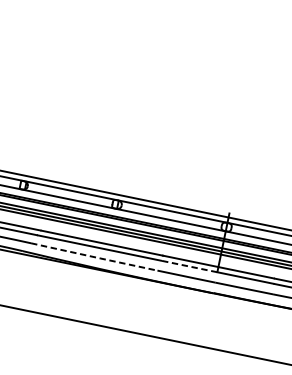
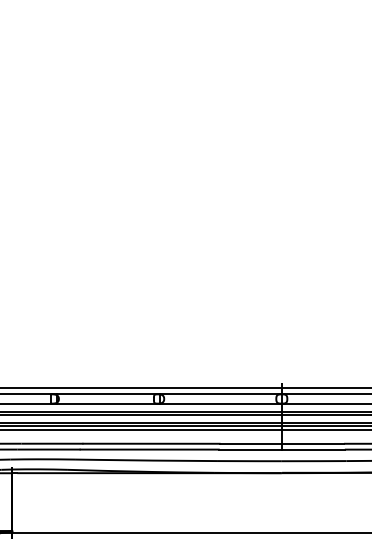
line: (94, 257) -> (146, 460), dashed -> solid
line: (189, 266) -> (250, 449), dashed -> solid

